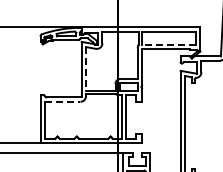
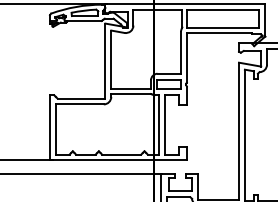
line: (168, 44) -> (222, 27), dashed -> solid
line: (86, 68) -> (111, 59), dashed -> solid
line: (62, 101) -> (79, 104), dashed -> solid

